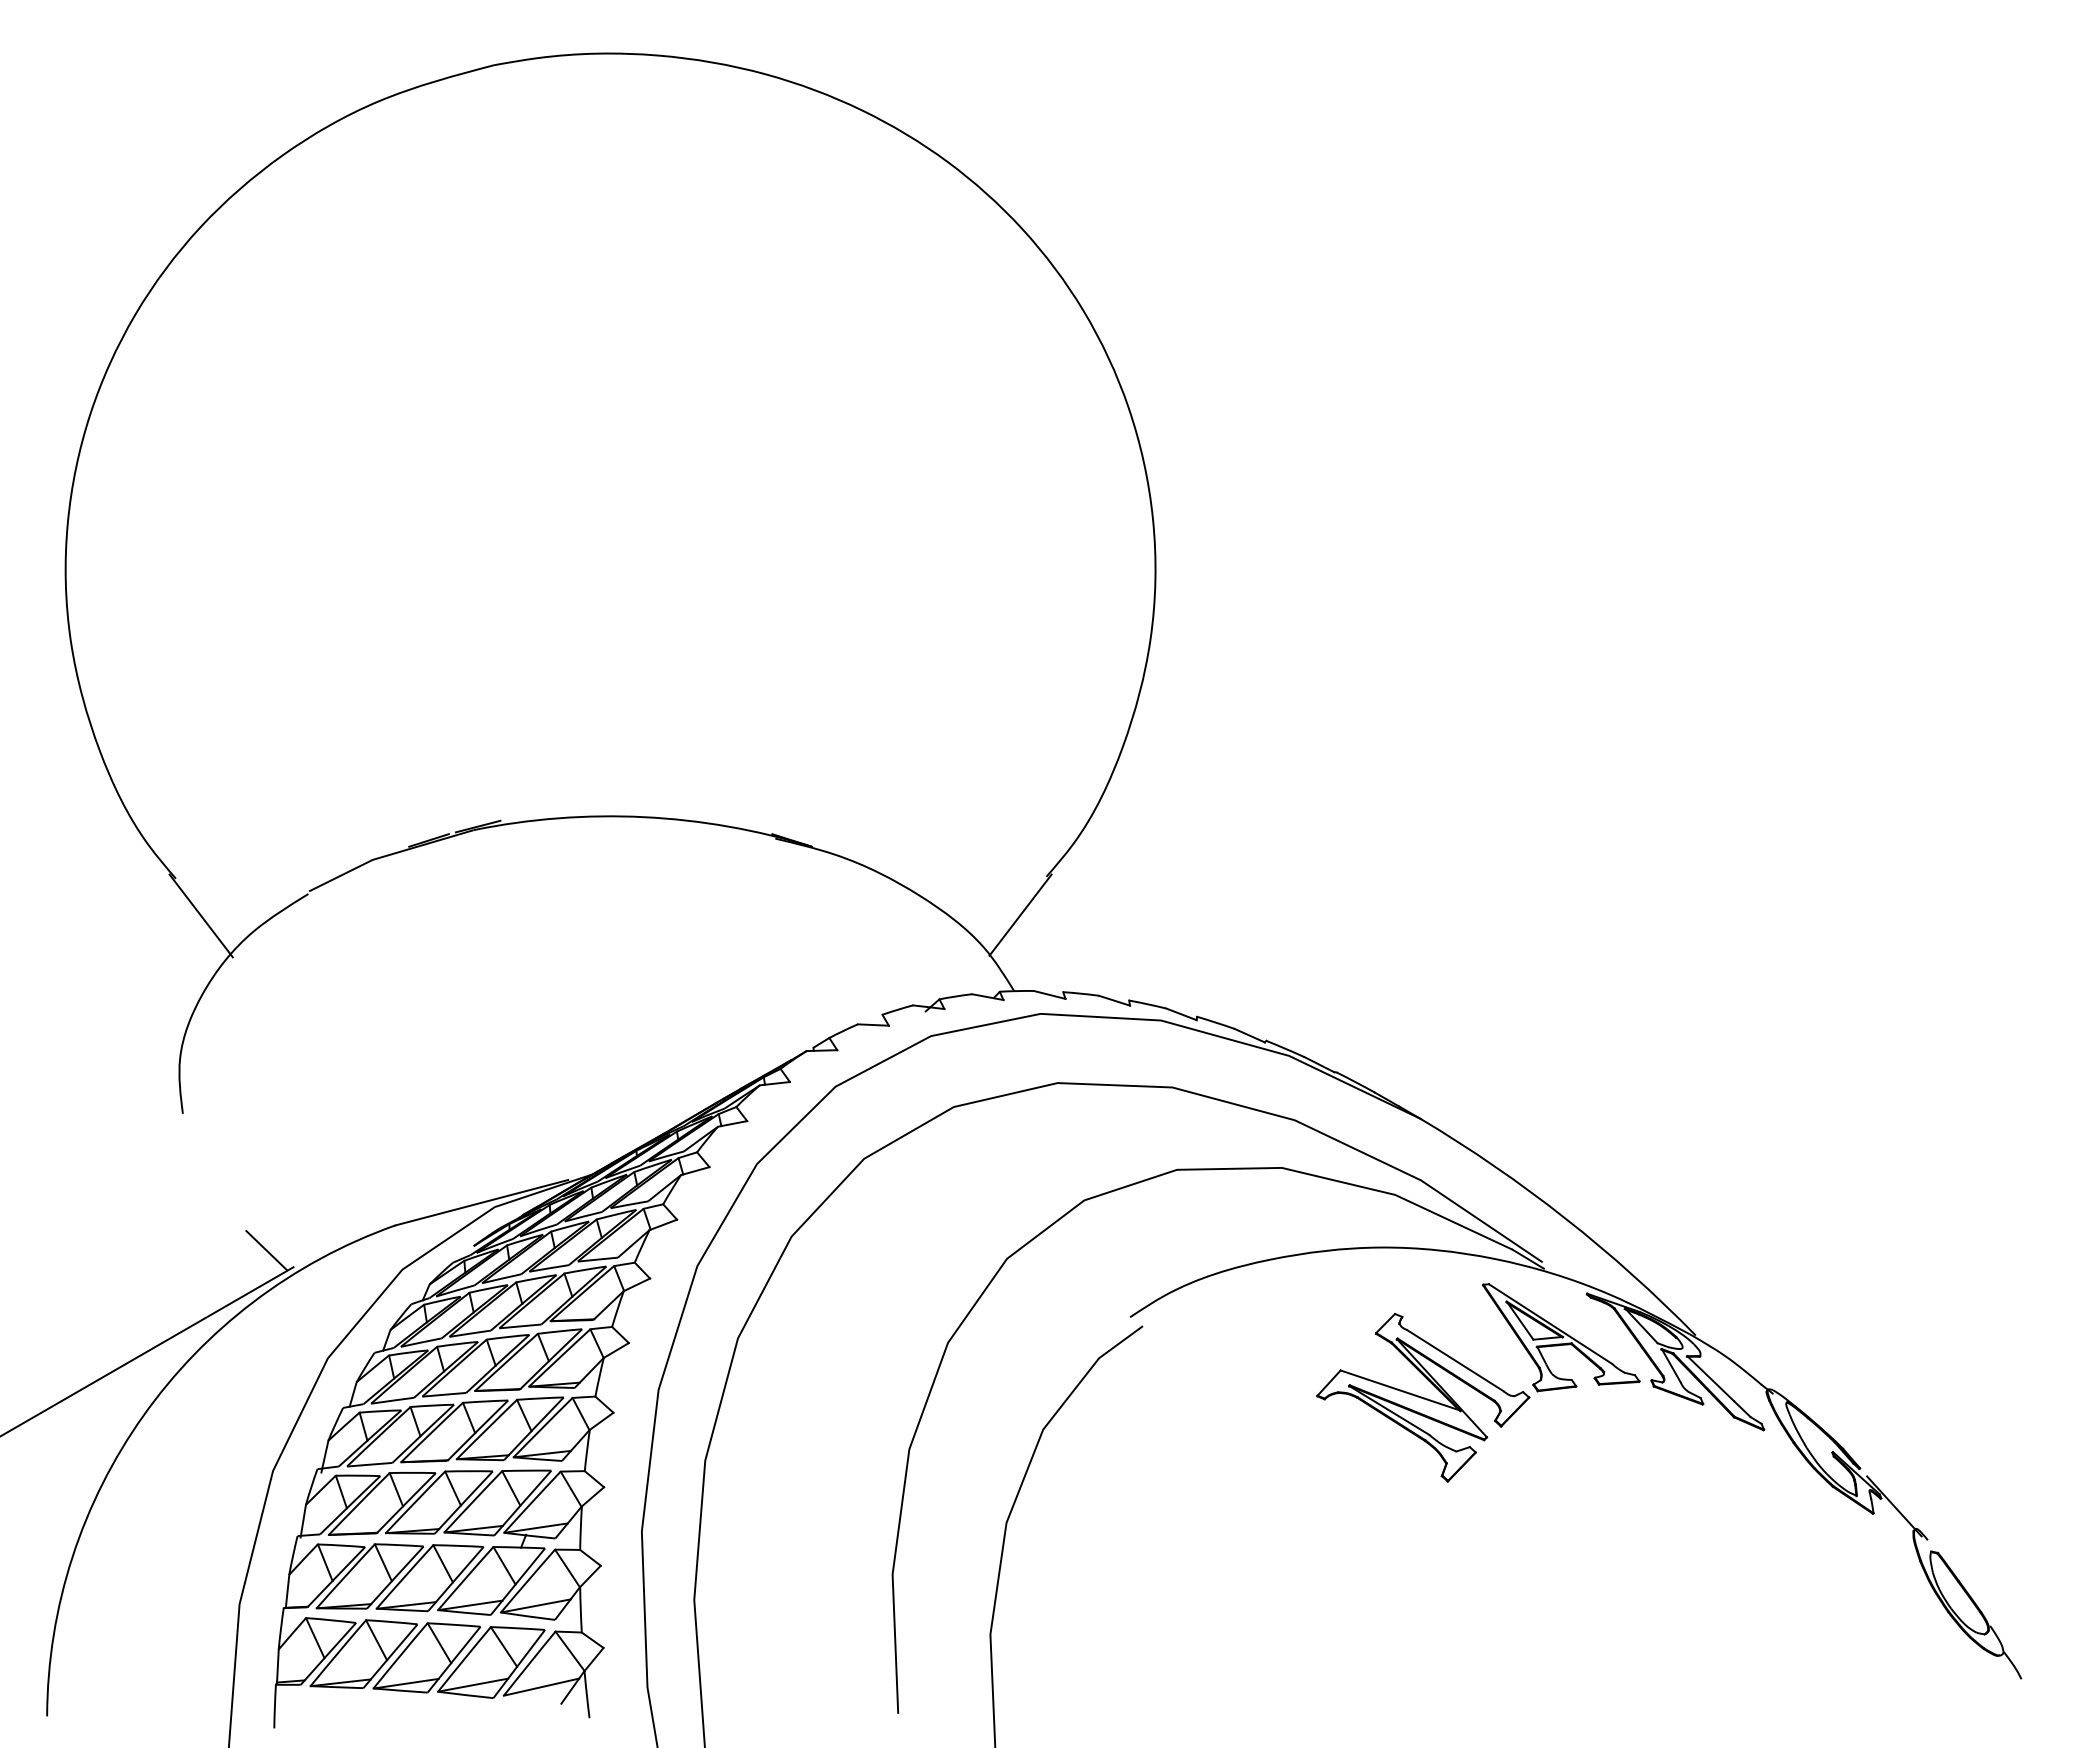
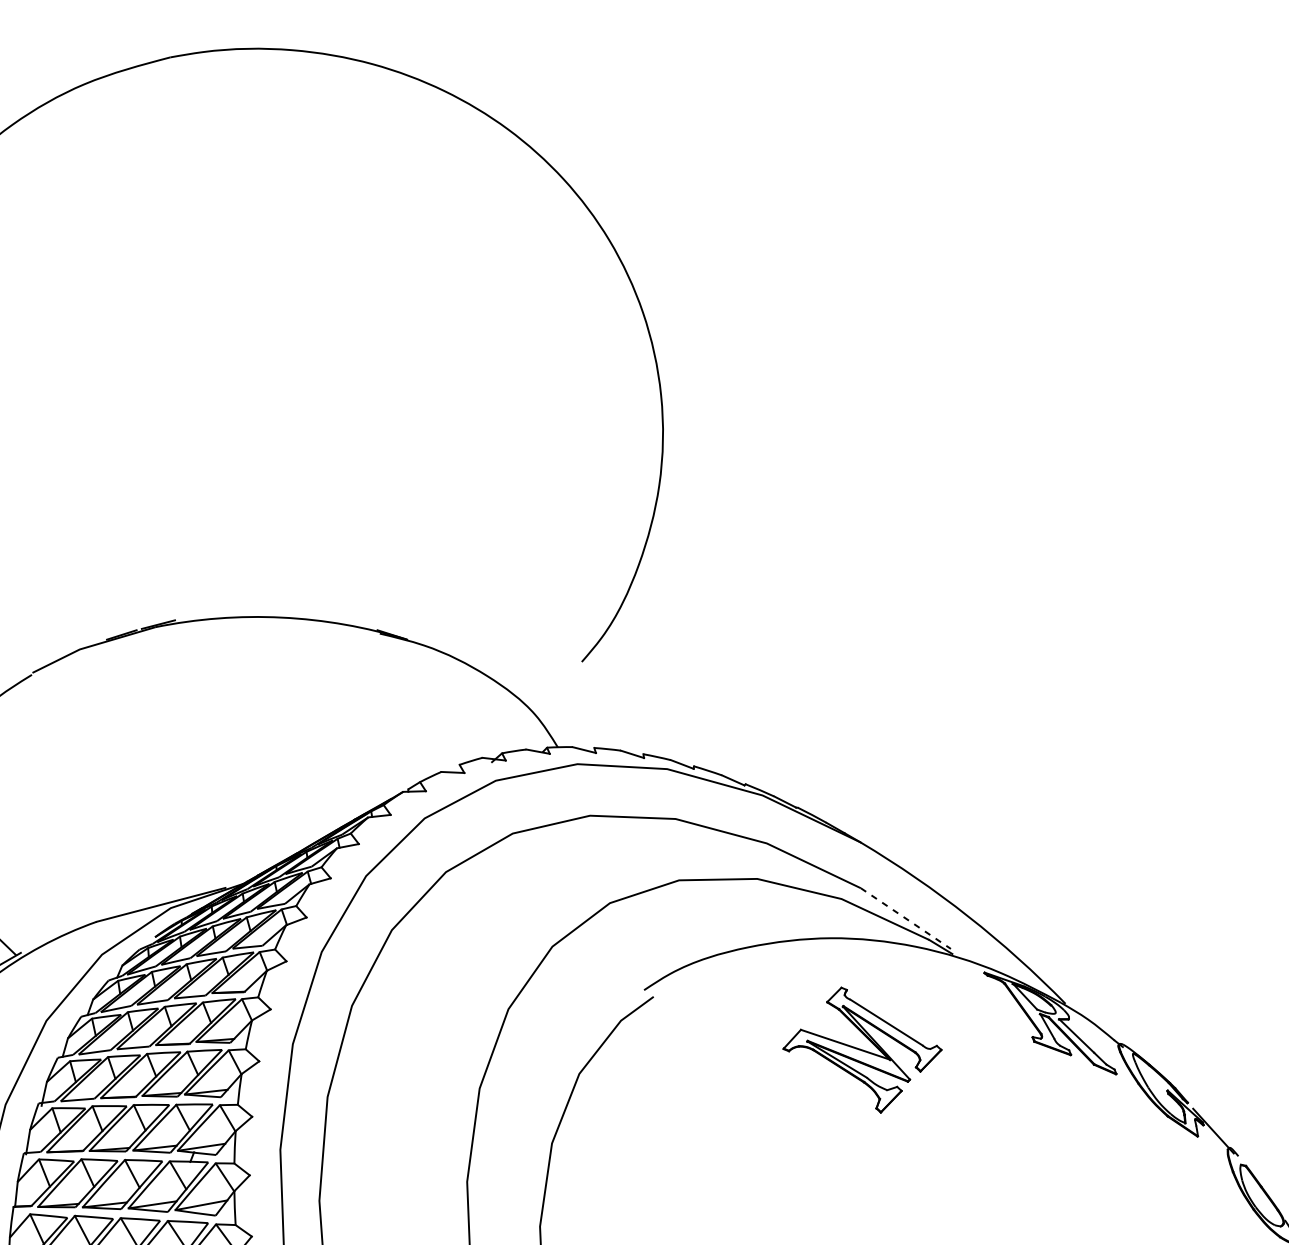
line: (1020, 914) -> (562, 690), removed
line: (1481, 1221) -> (905, 918), solid -> dashed
part: (1561, 1337) -> (965, 1005), removed

